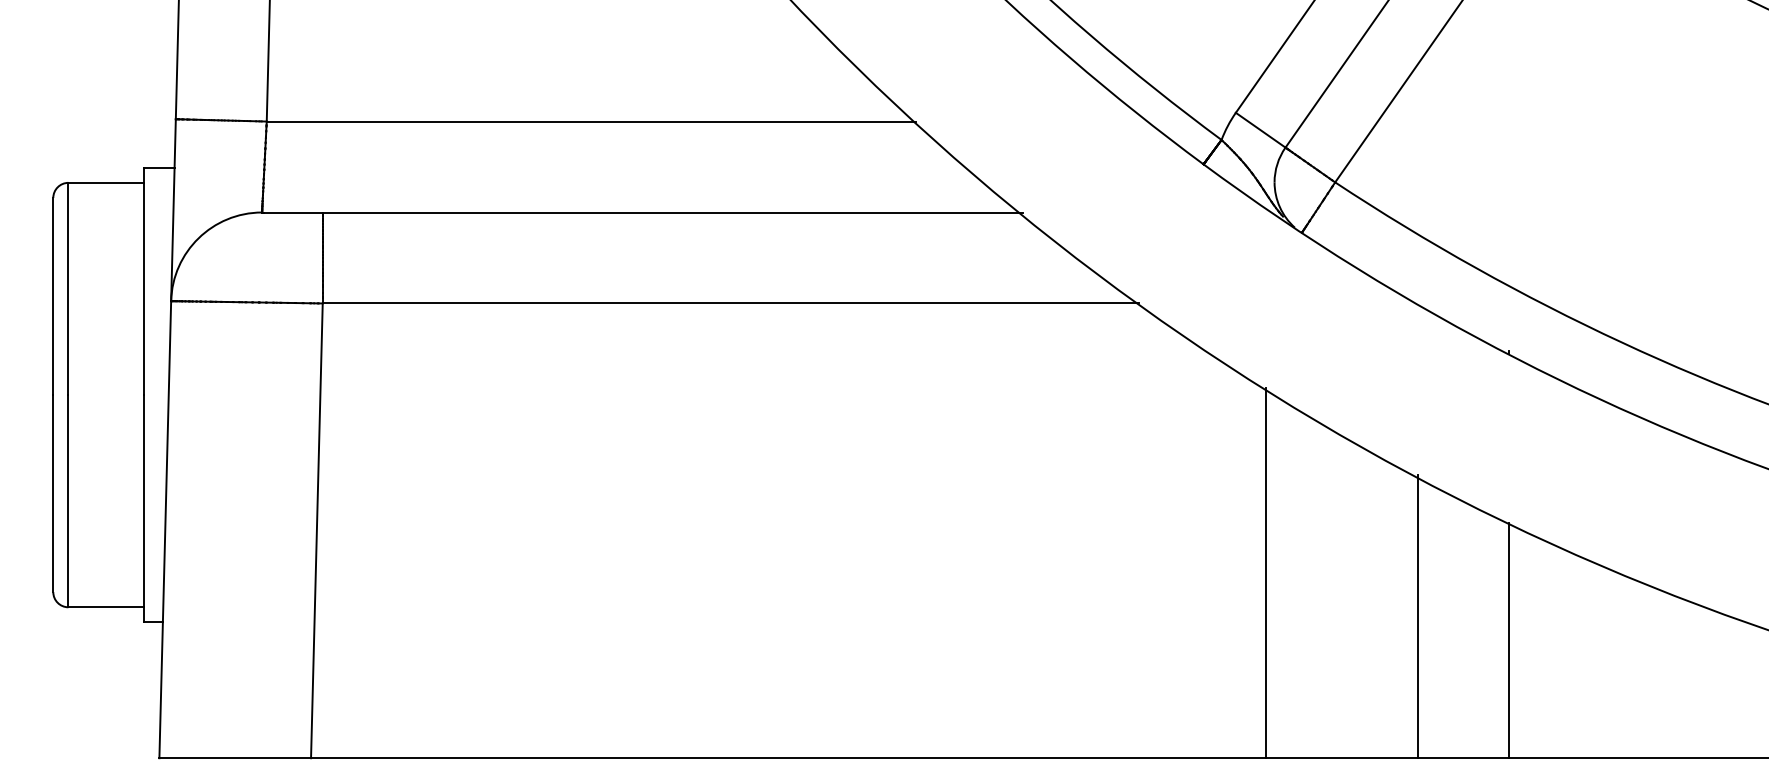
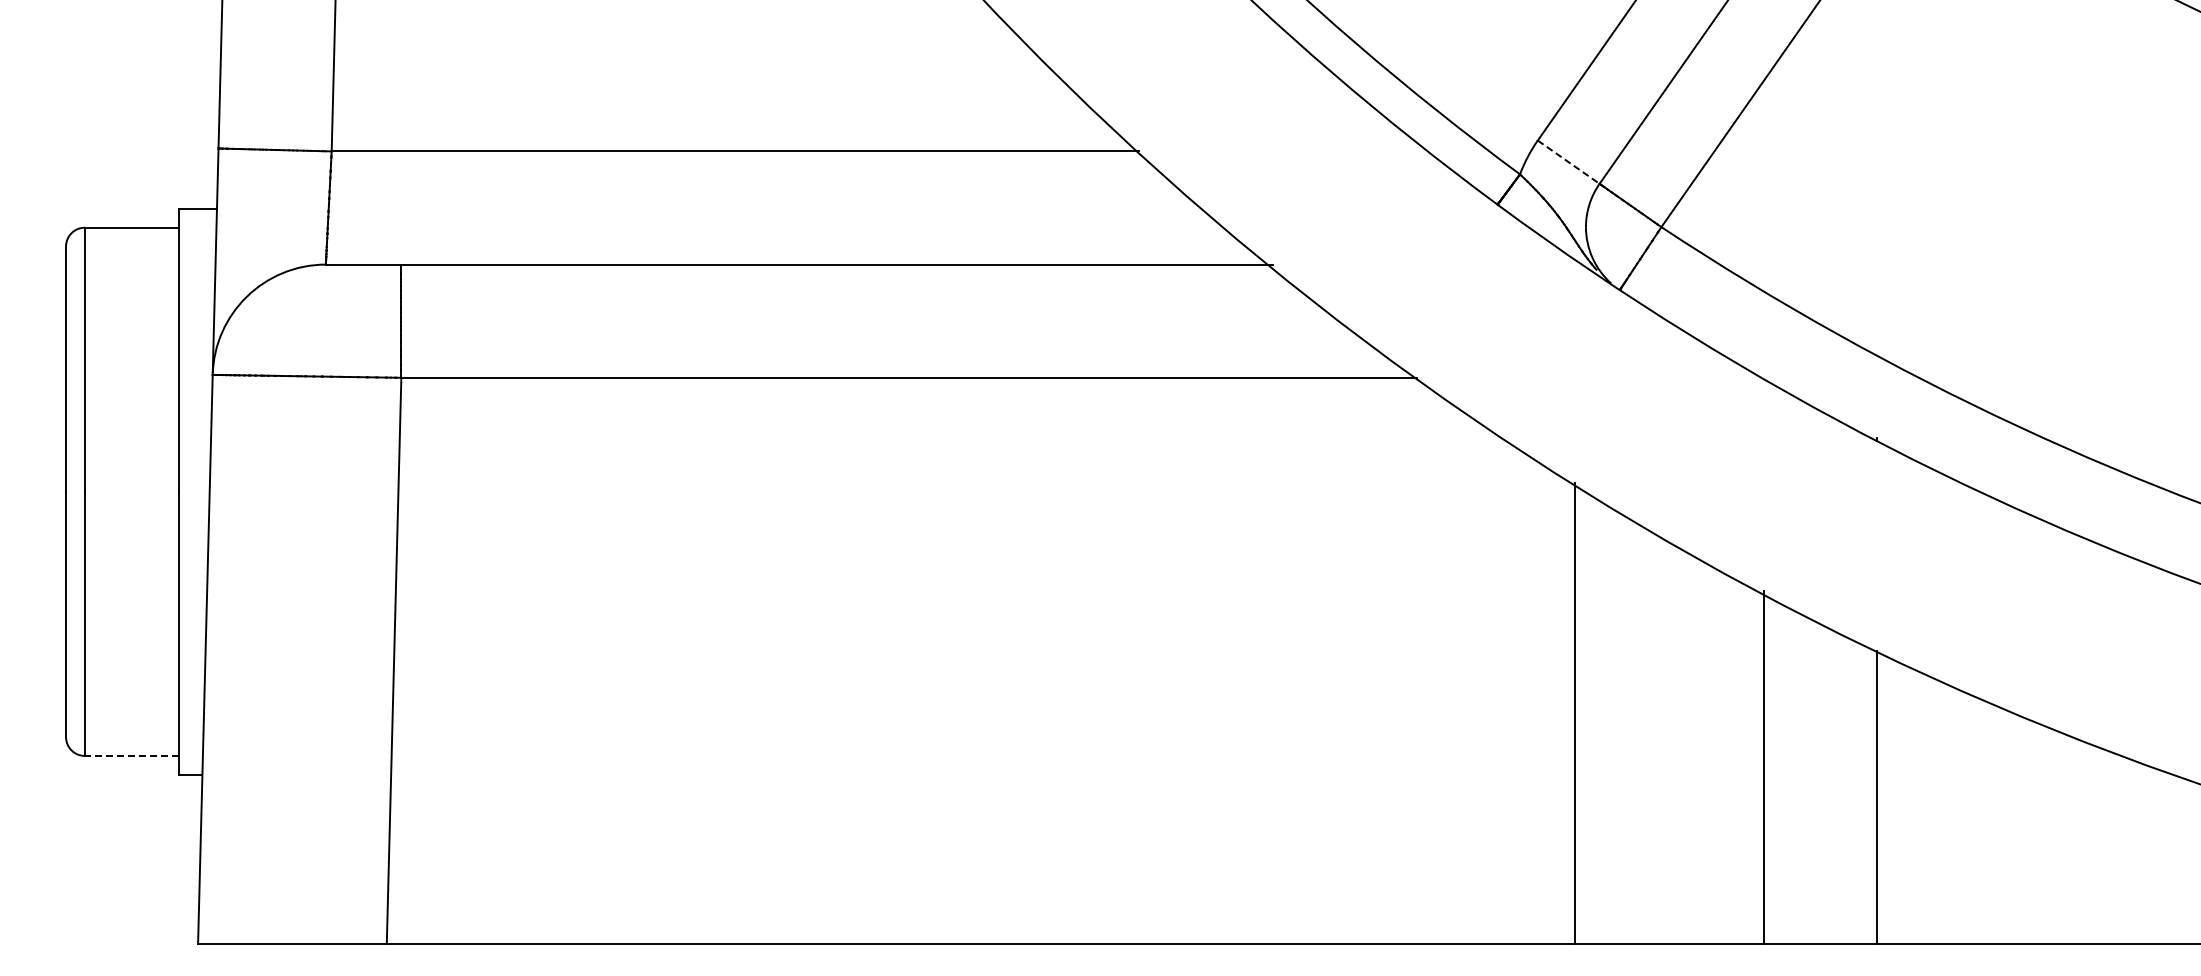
line: (1260, 130) -> (1568, 162), solid -> dashed
line: (105, 606) -> (131, 755), solid -> dashed

